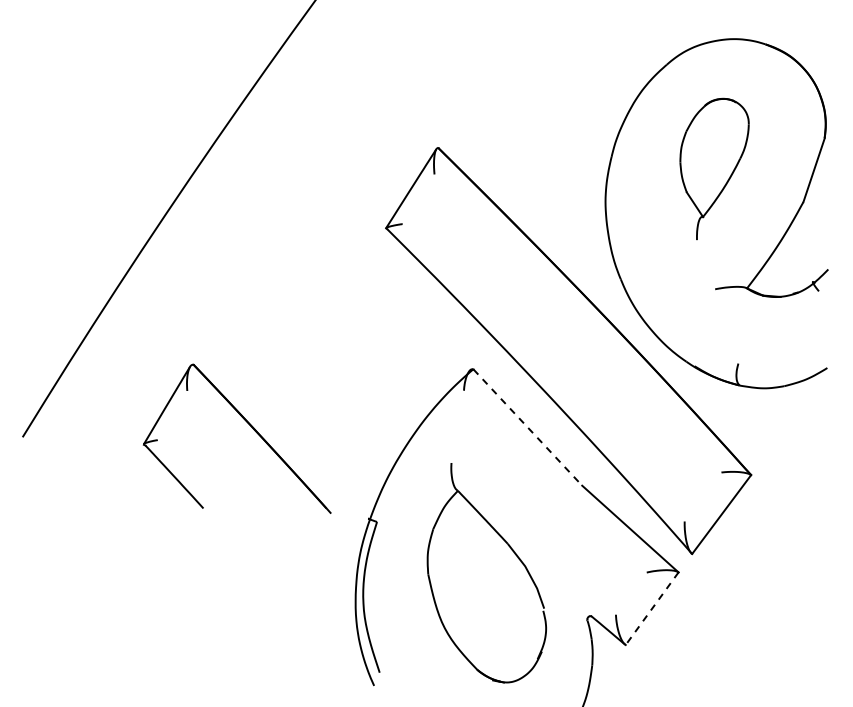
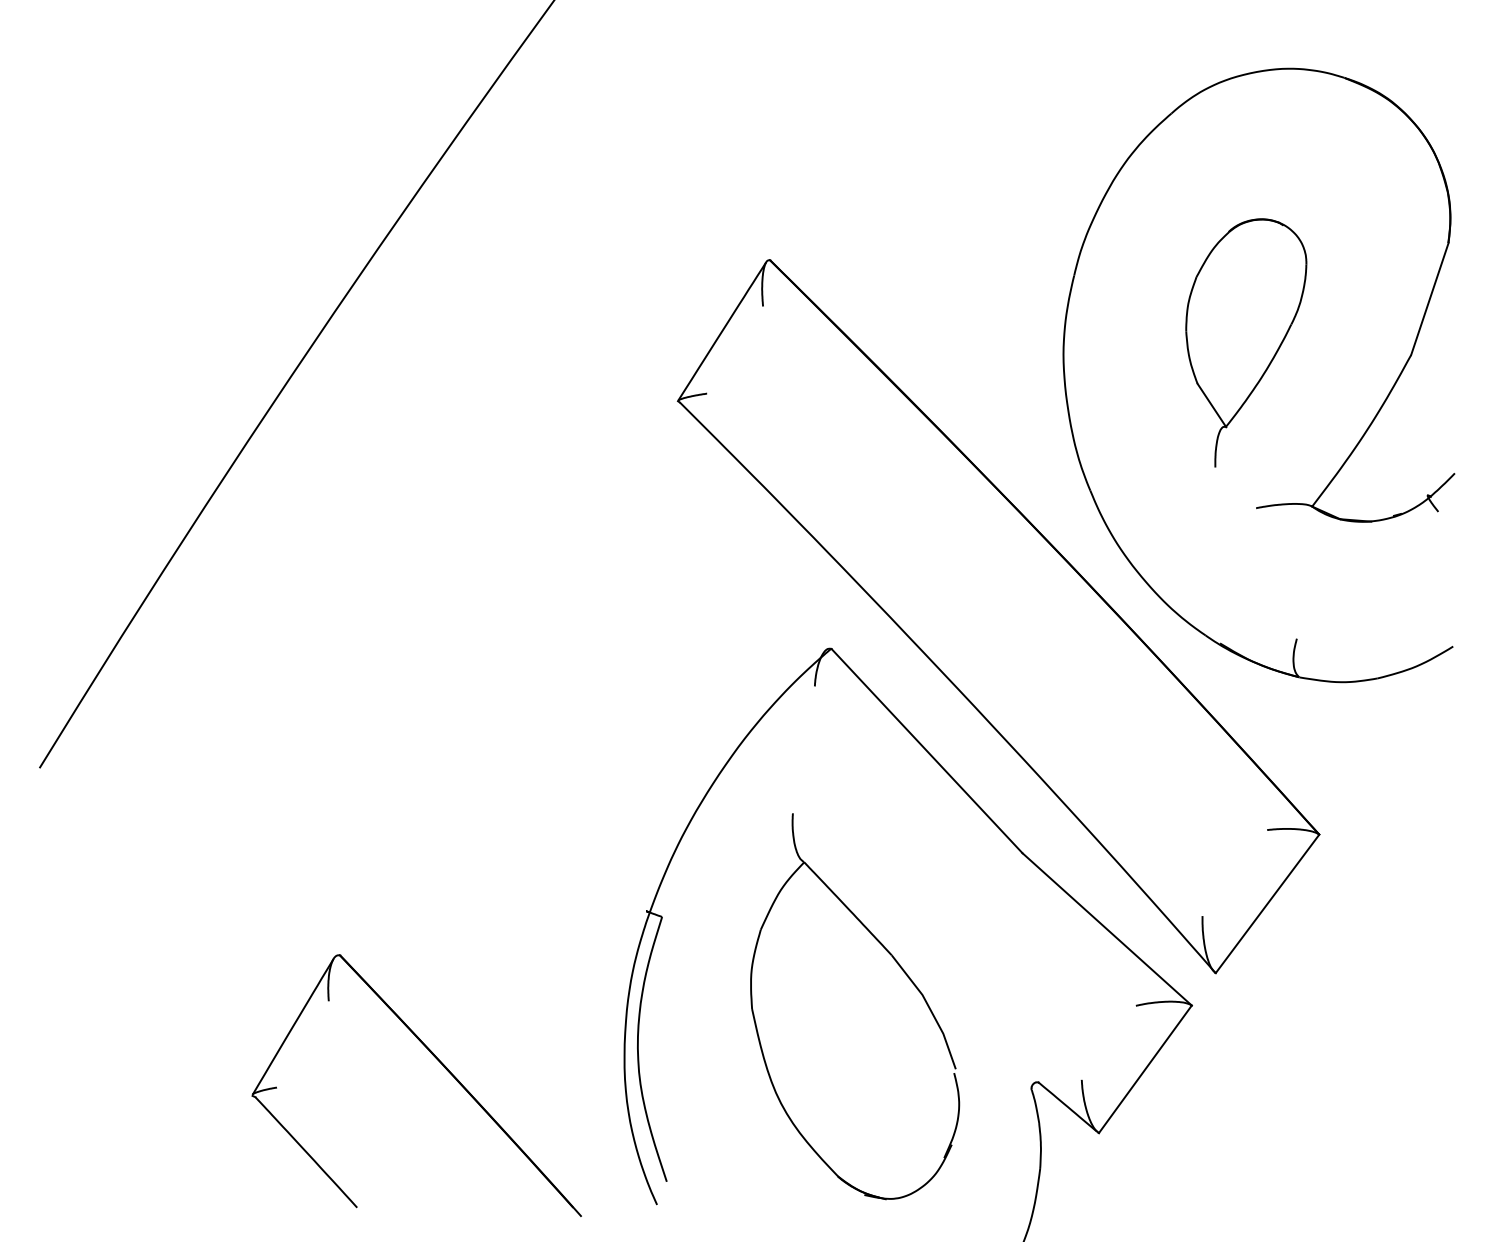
part: (714, 168) -> (1246, 341), moved
part: (249, 425) -> (438, 1061), moved
line: (527, 427) -> (926, 750), dashed -> solid
line: (652, 608) -> (1146, 1068), dashed -> solid

